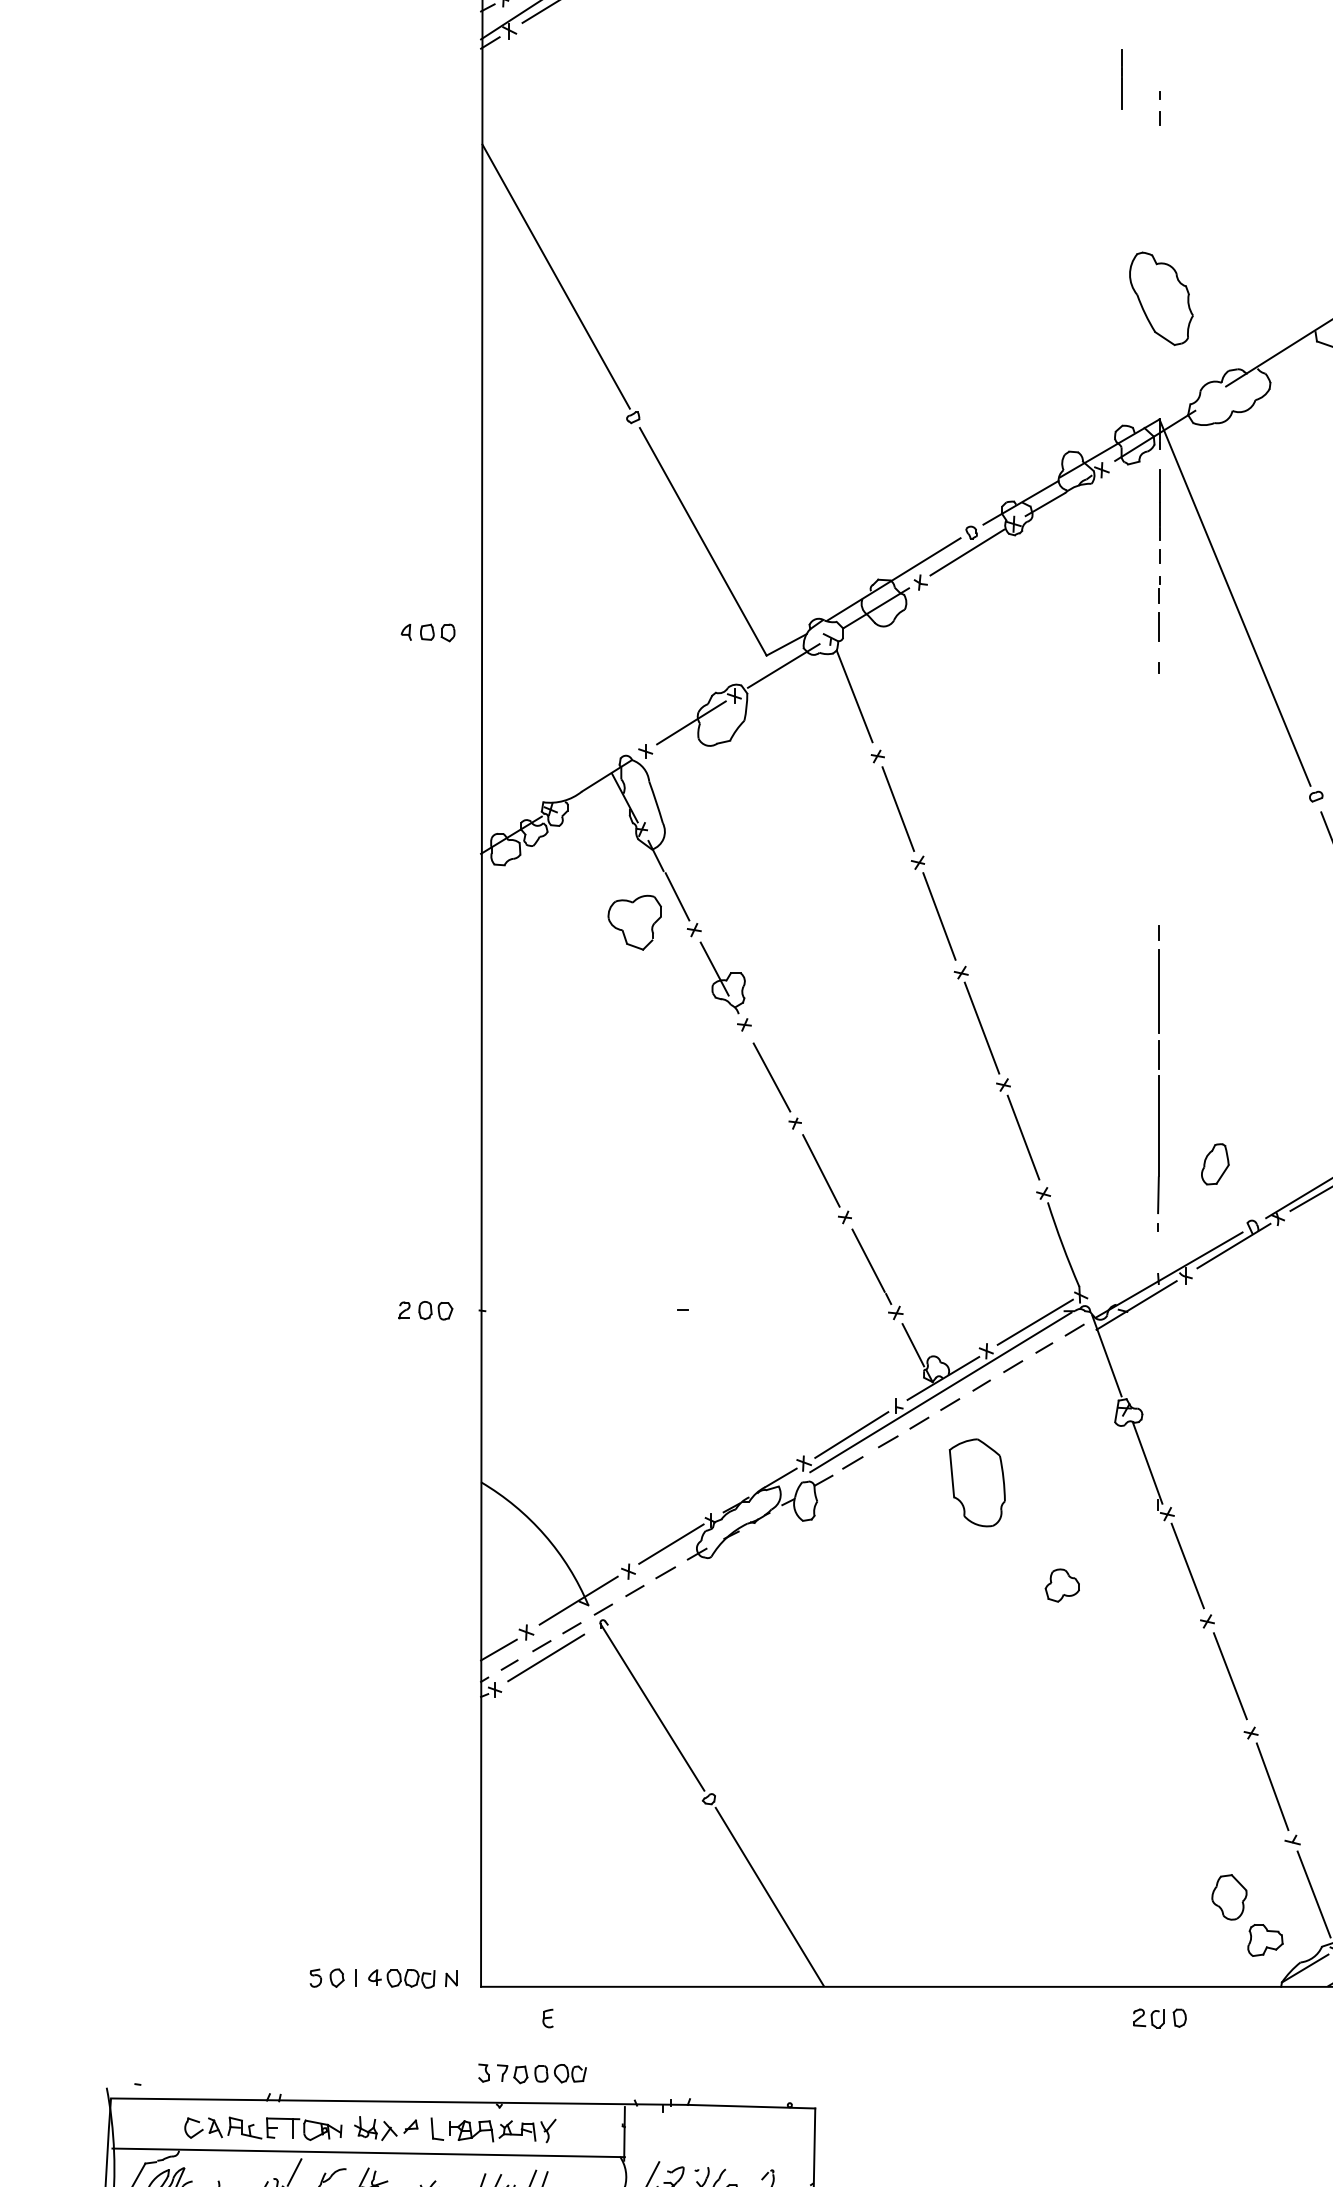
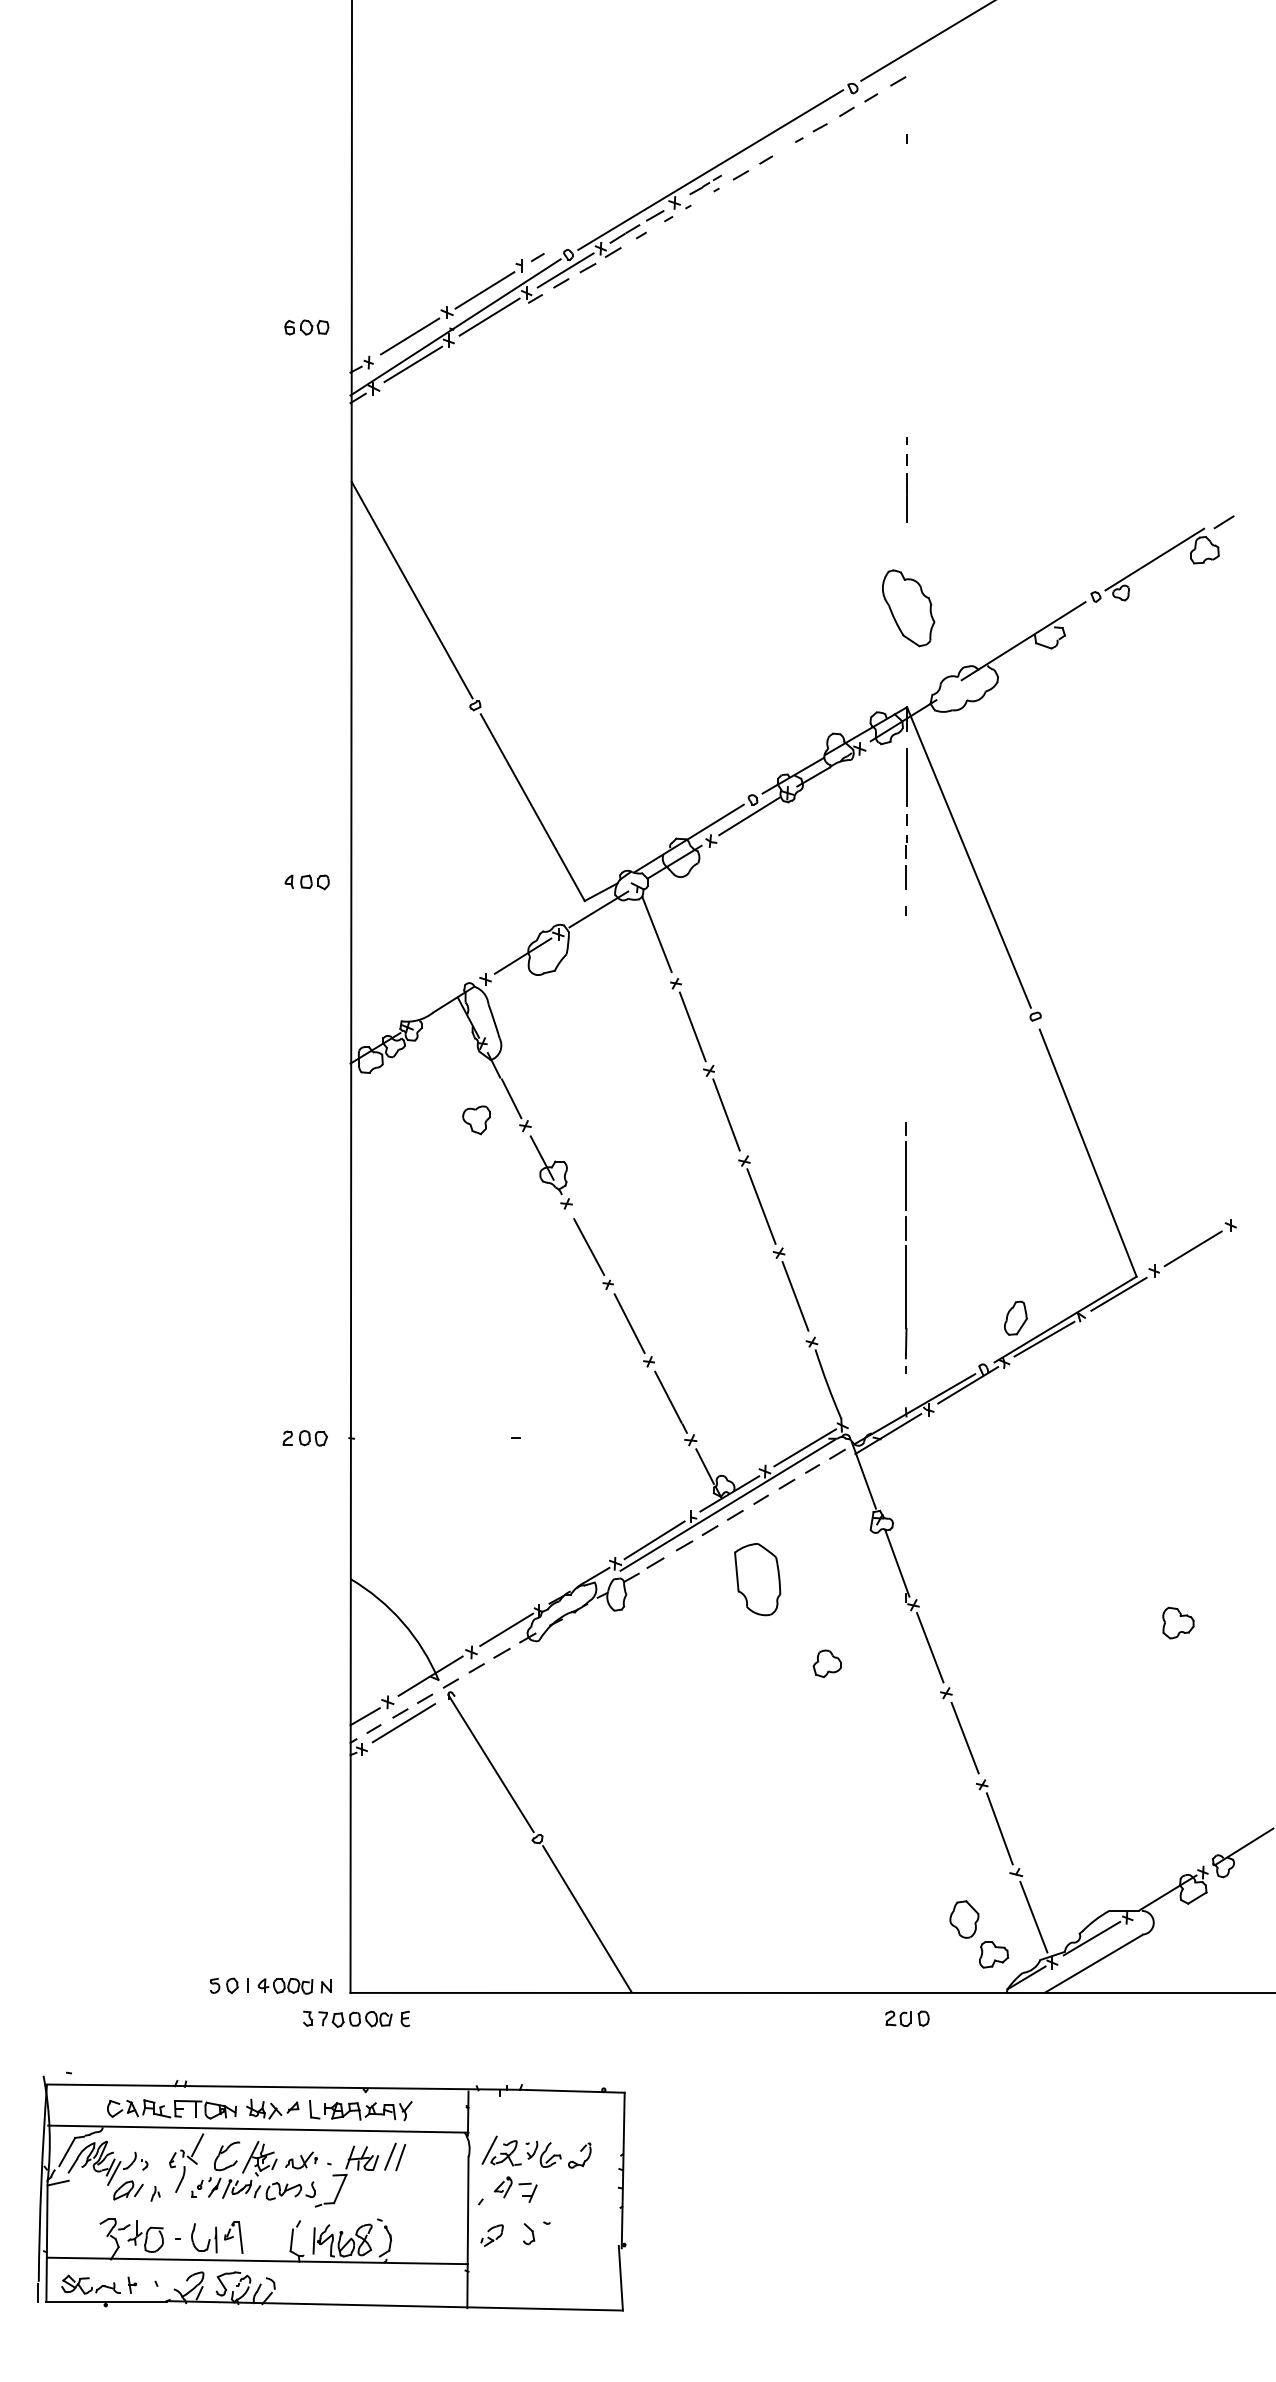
line: (1121, 79) -> (906, 497), moved
part: (634, 923) -> (476, 1120), size x0.62
part: (1214, 1163) -> (1015, 1317), moved
part: (532, 2072) -> (347, 2018), moved

